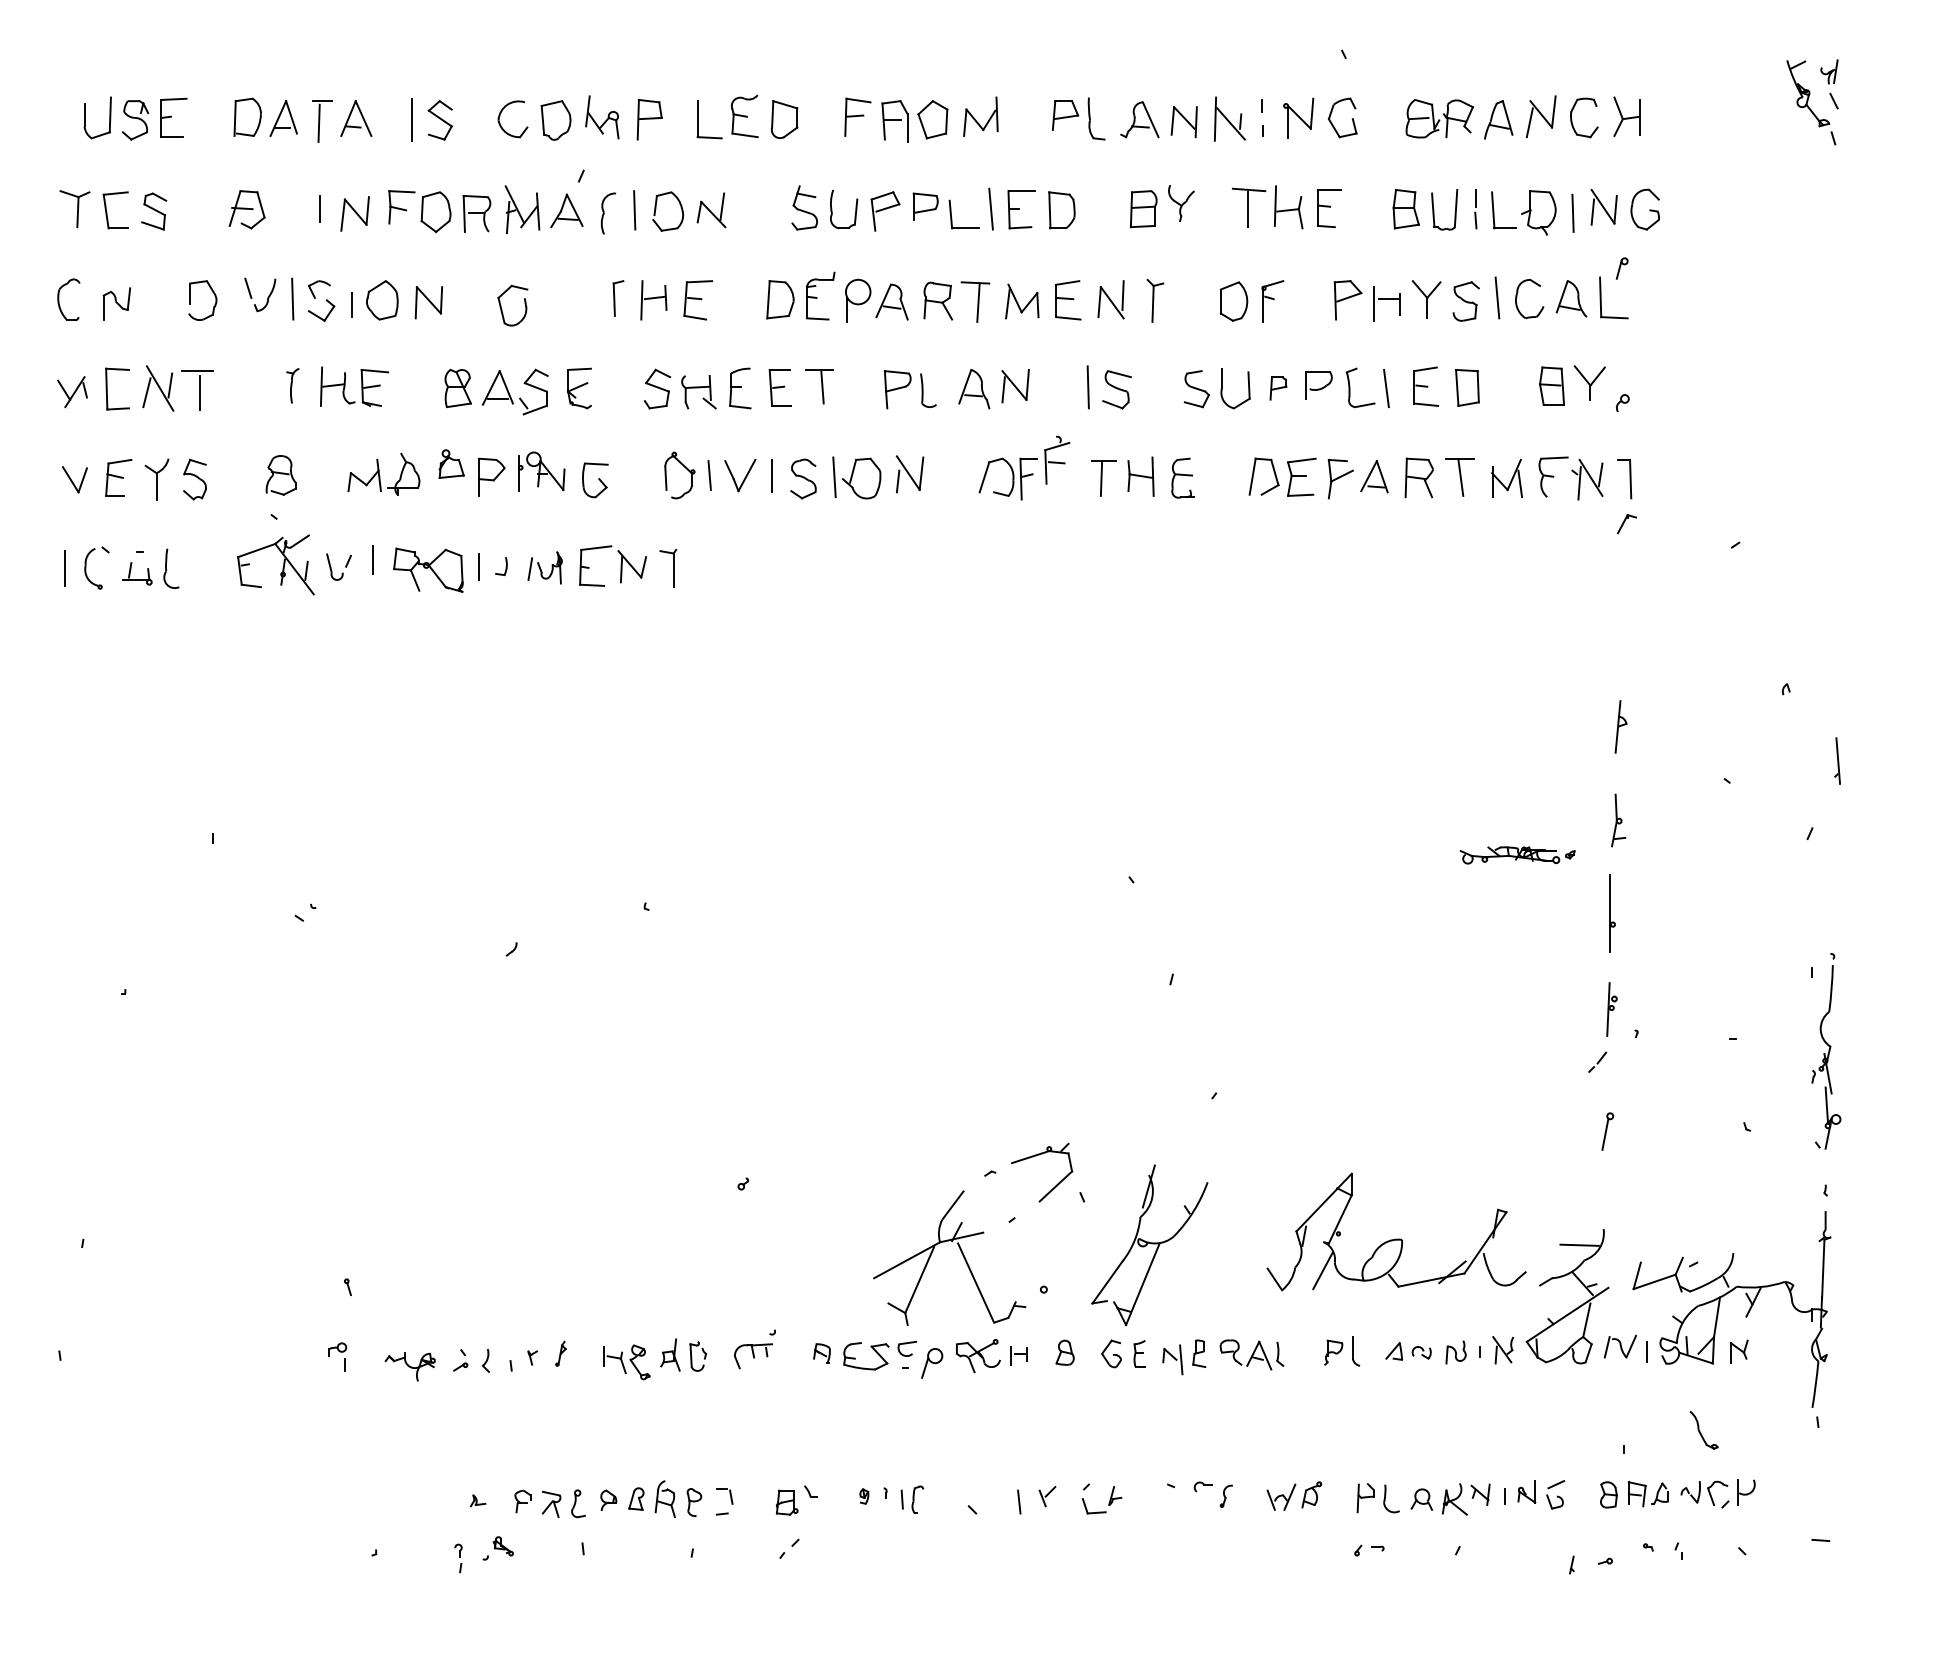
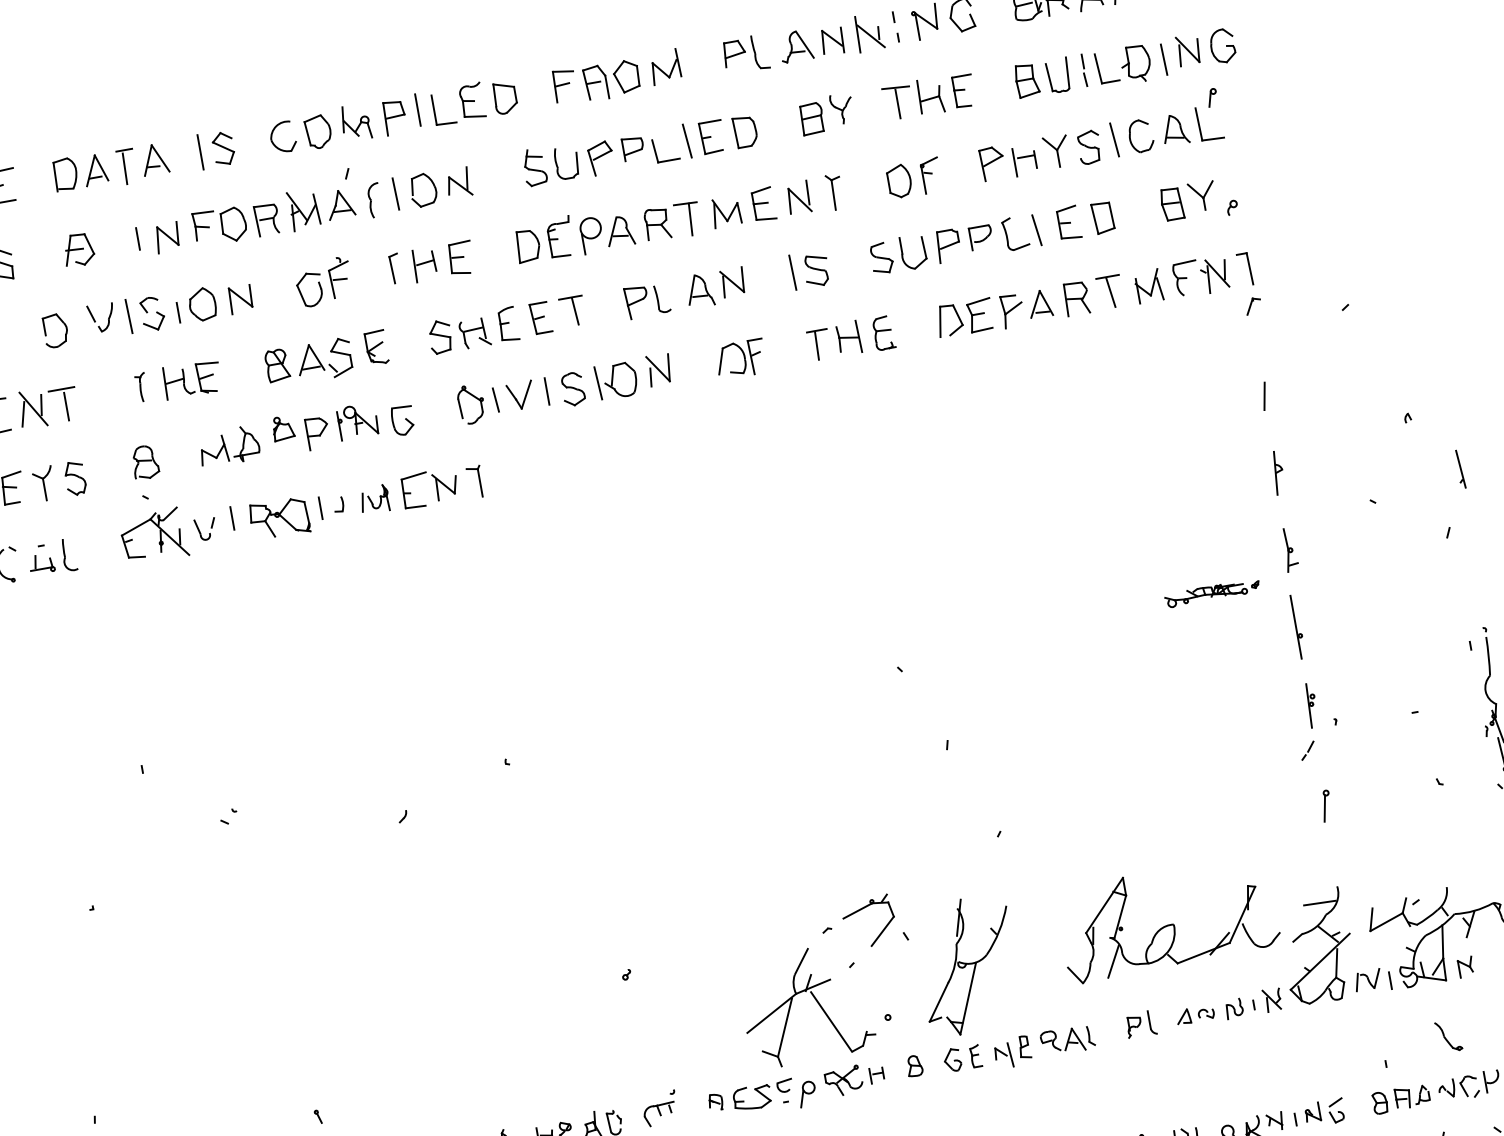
line: (678, 115) -> (417, 110), added
part: (1278, 388) -> (948, 245), size x1.67
part: (1057, 459) -> (340, 276), moved
line: (1621, 633) -> (1264, 396), added

